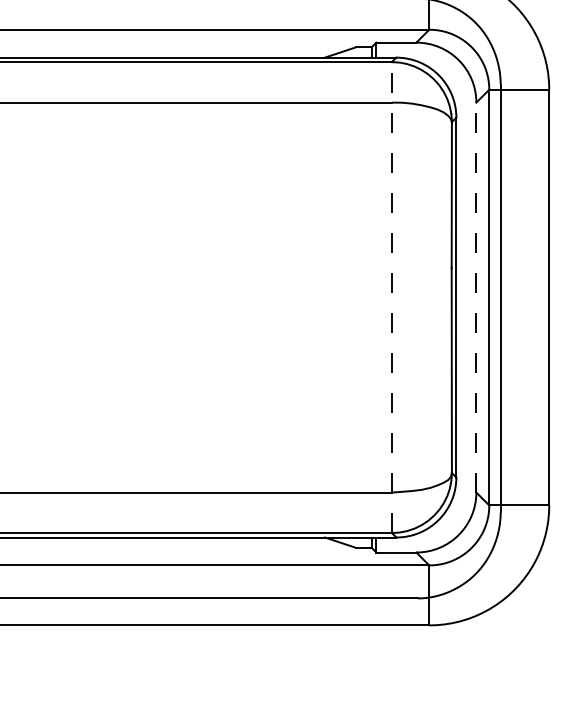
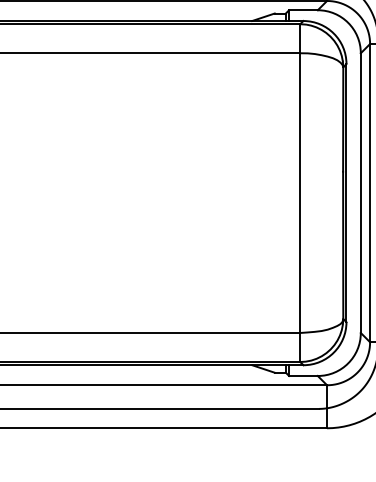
line: (391, 297) -> (299, 193), dashed -> solid
line: (476, 297) -> (360, 193), dashed -> solid

